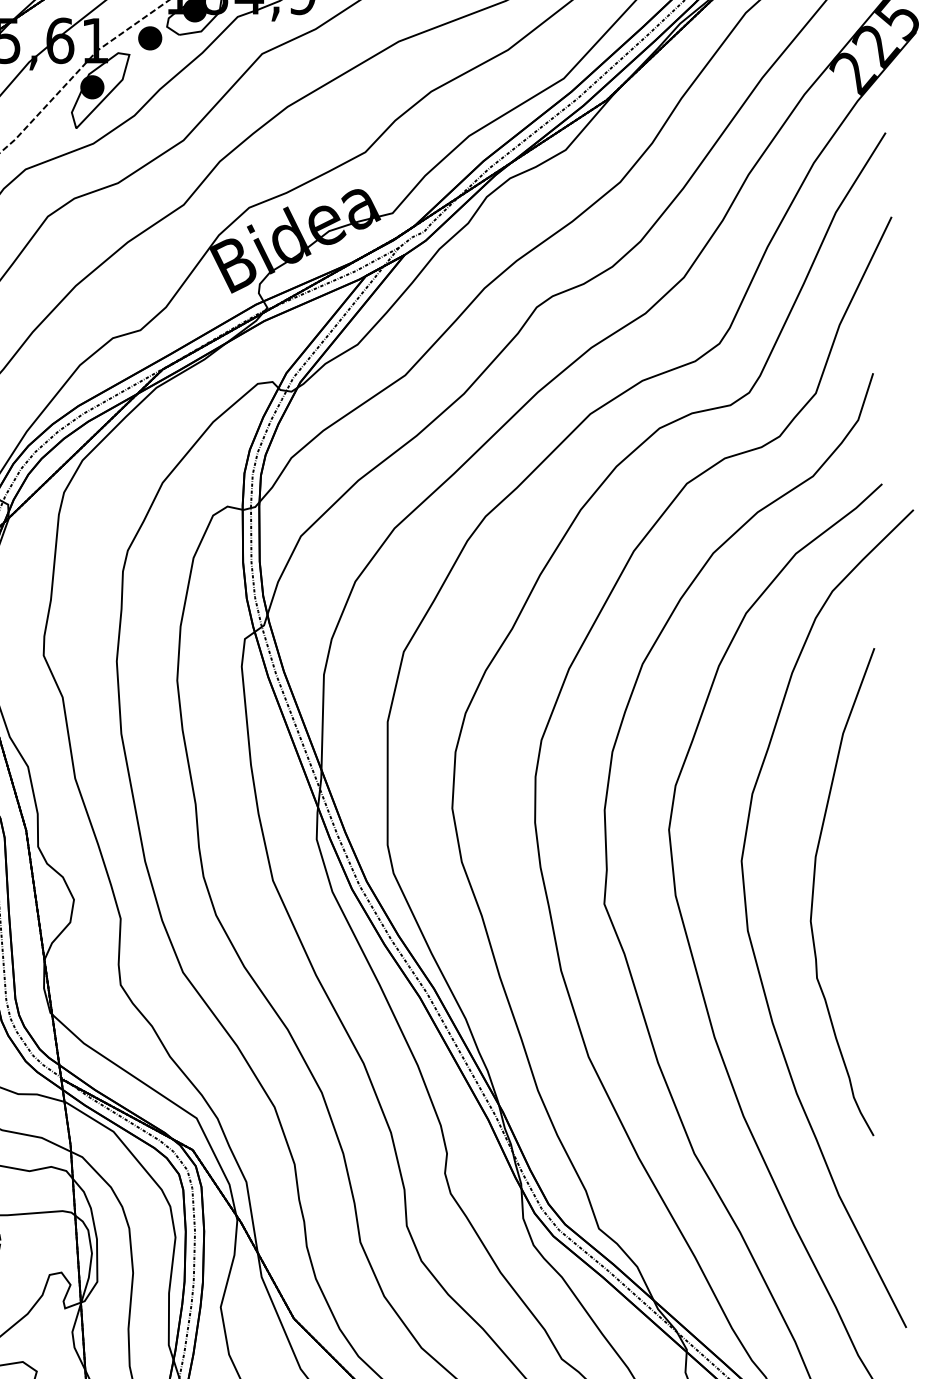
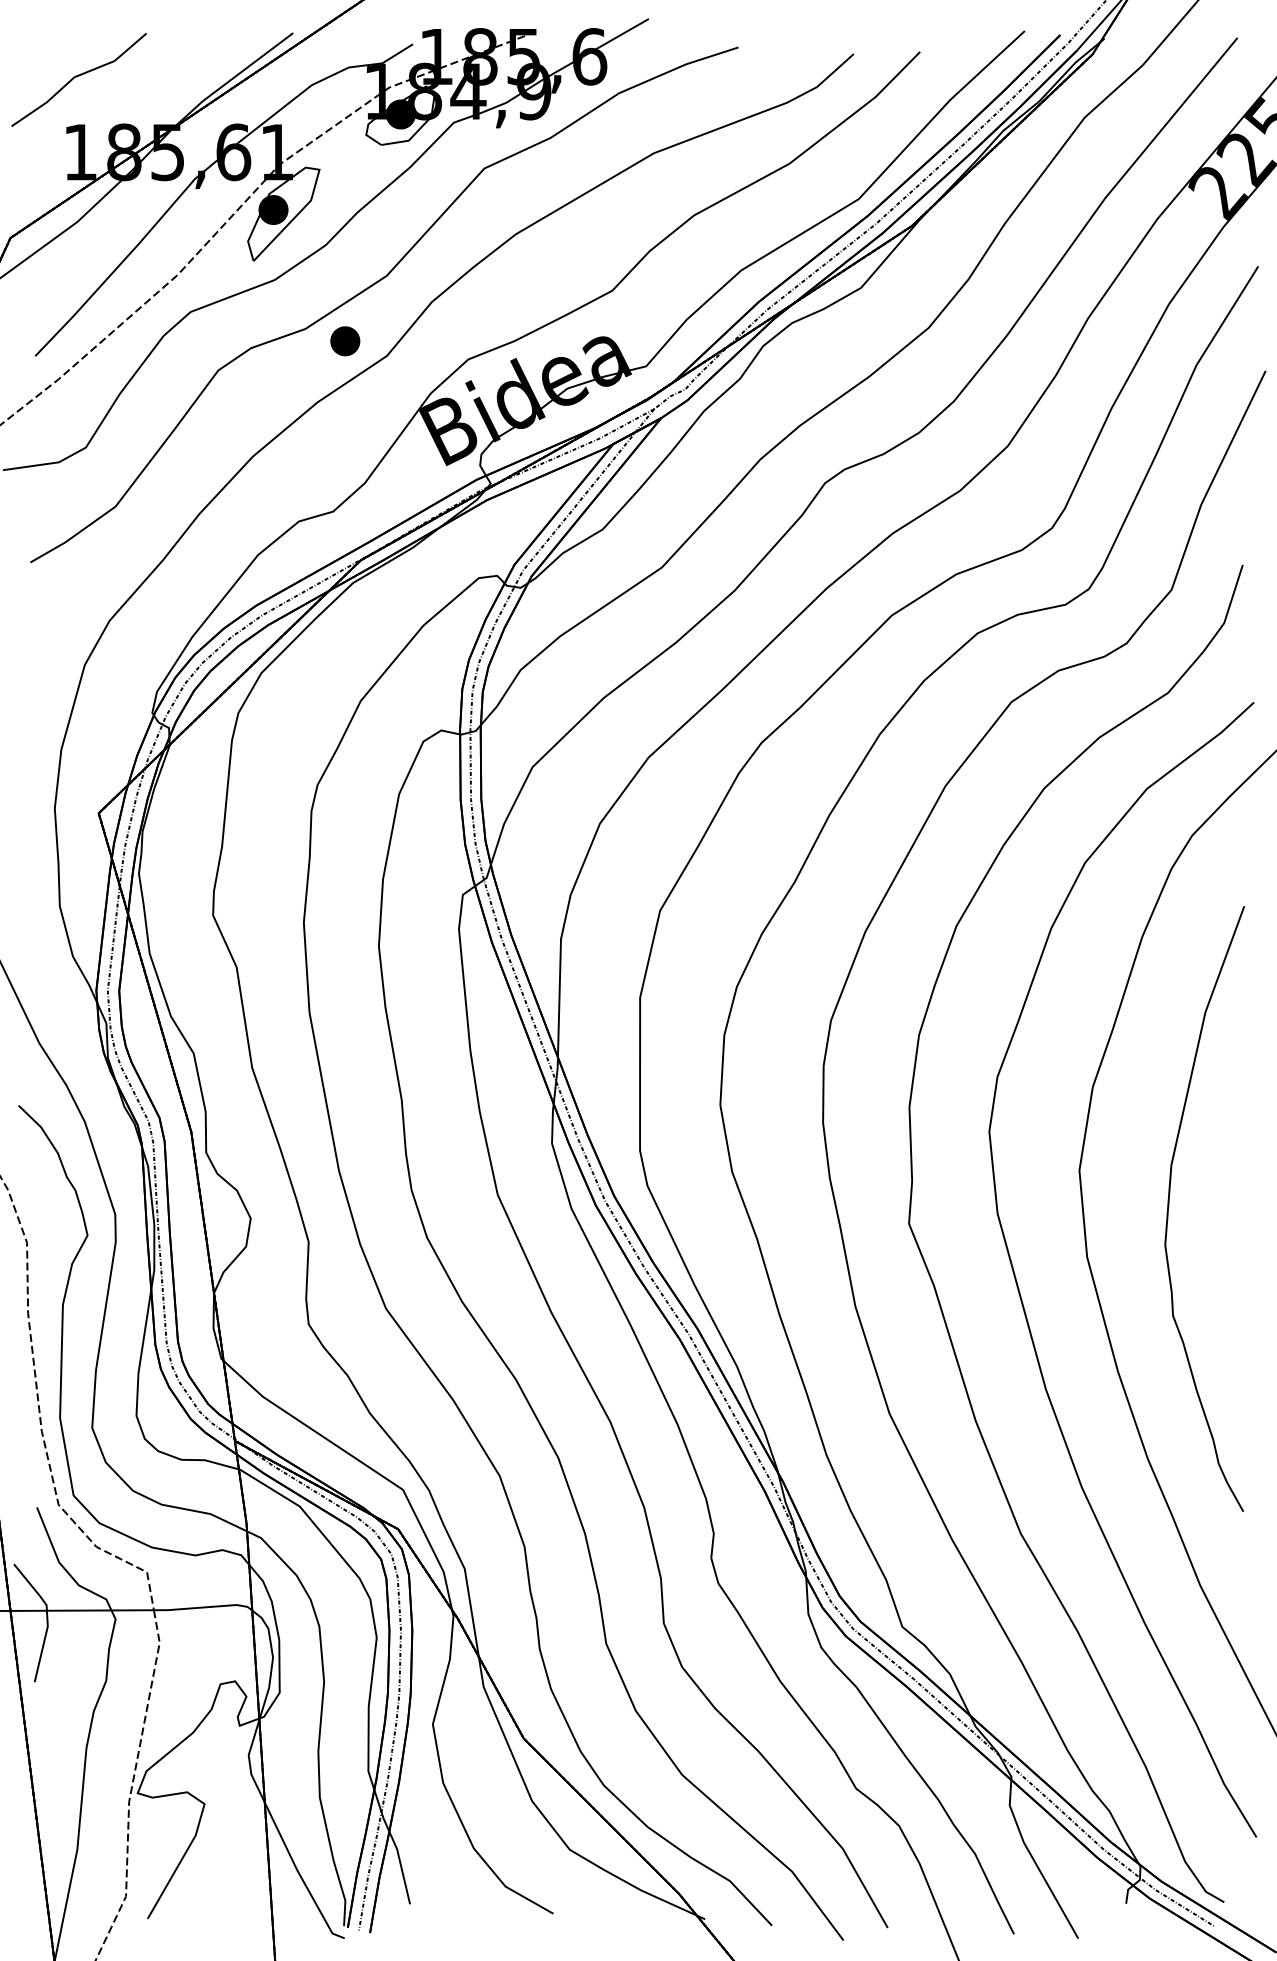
part: (150, 38) -> (345, 341), moved

